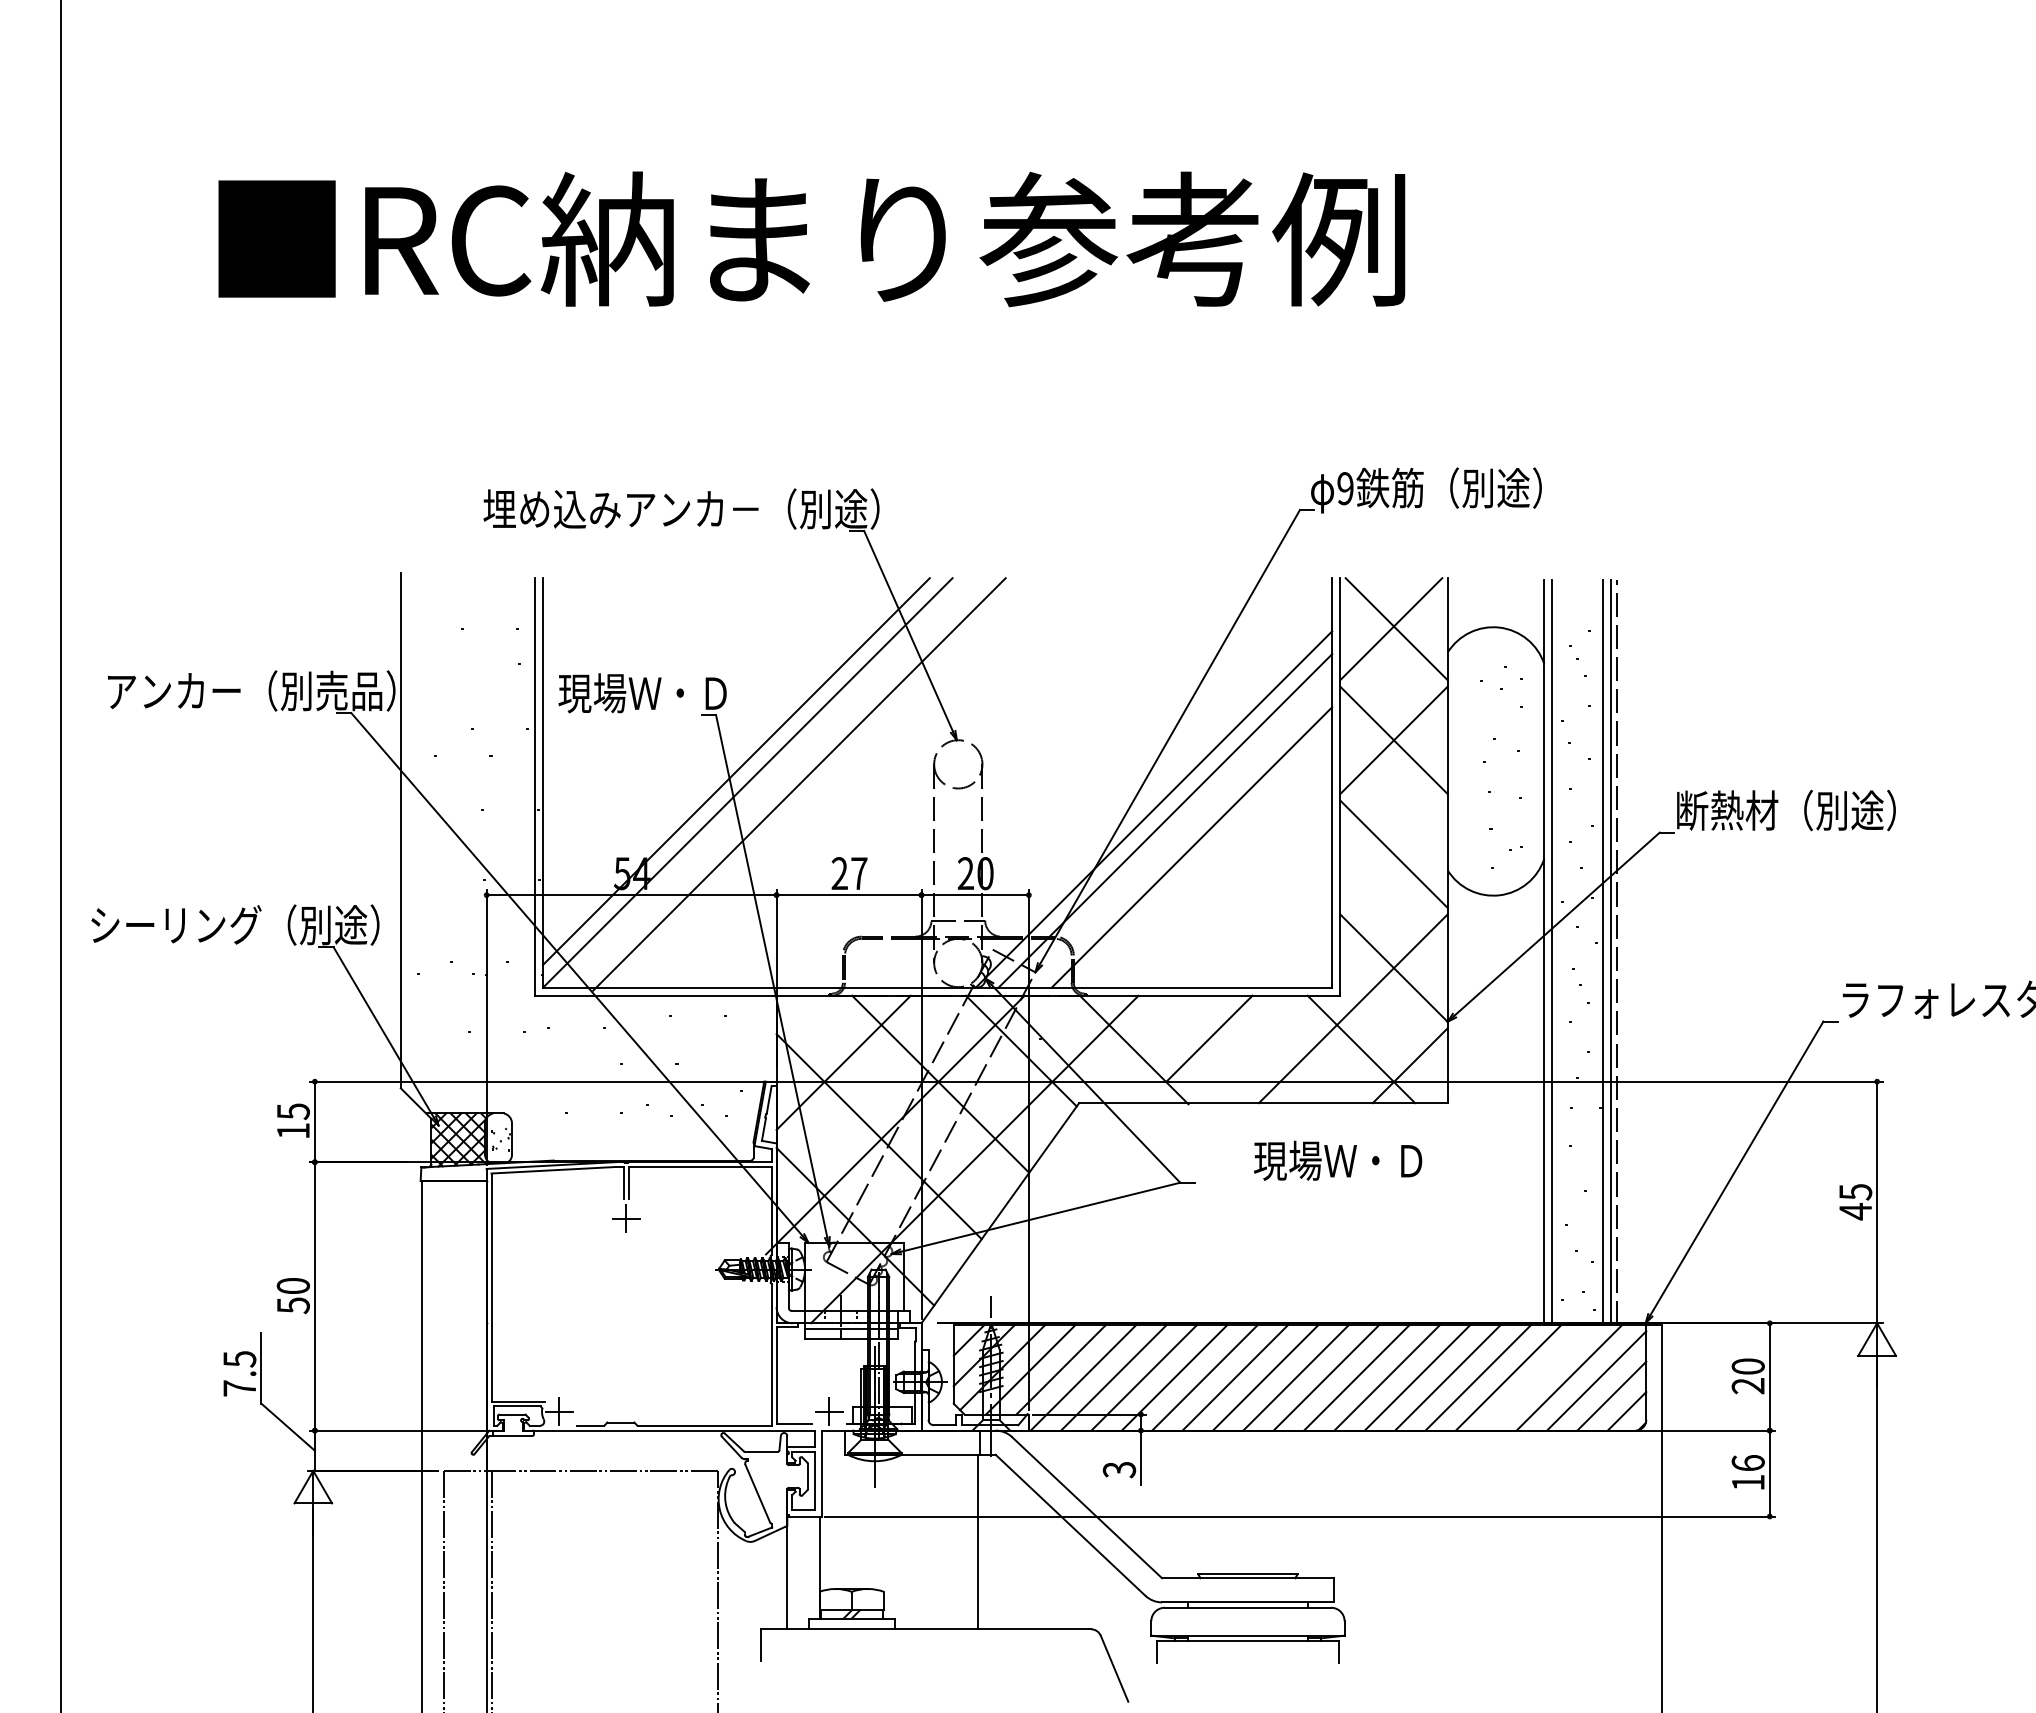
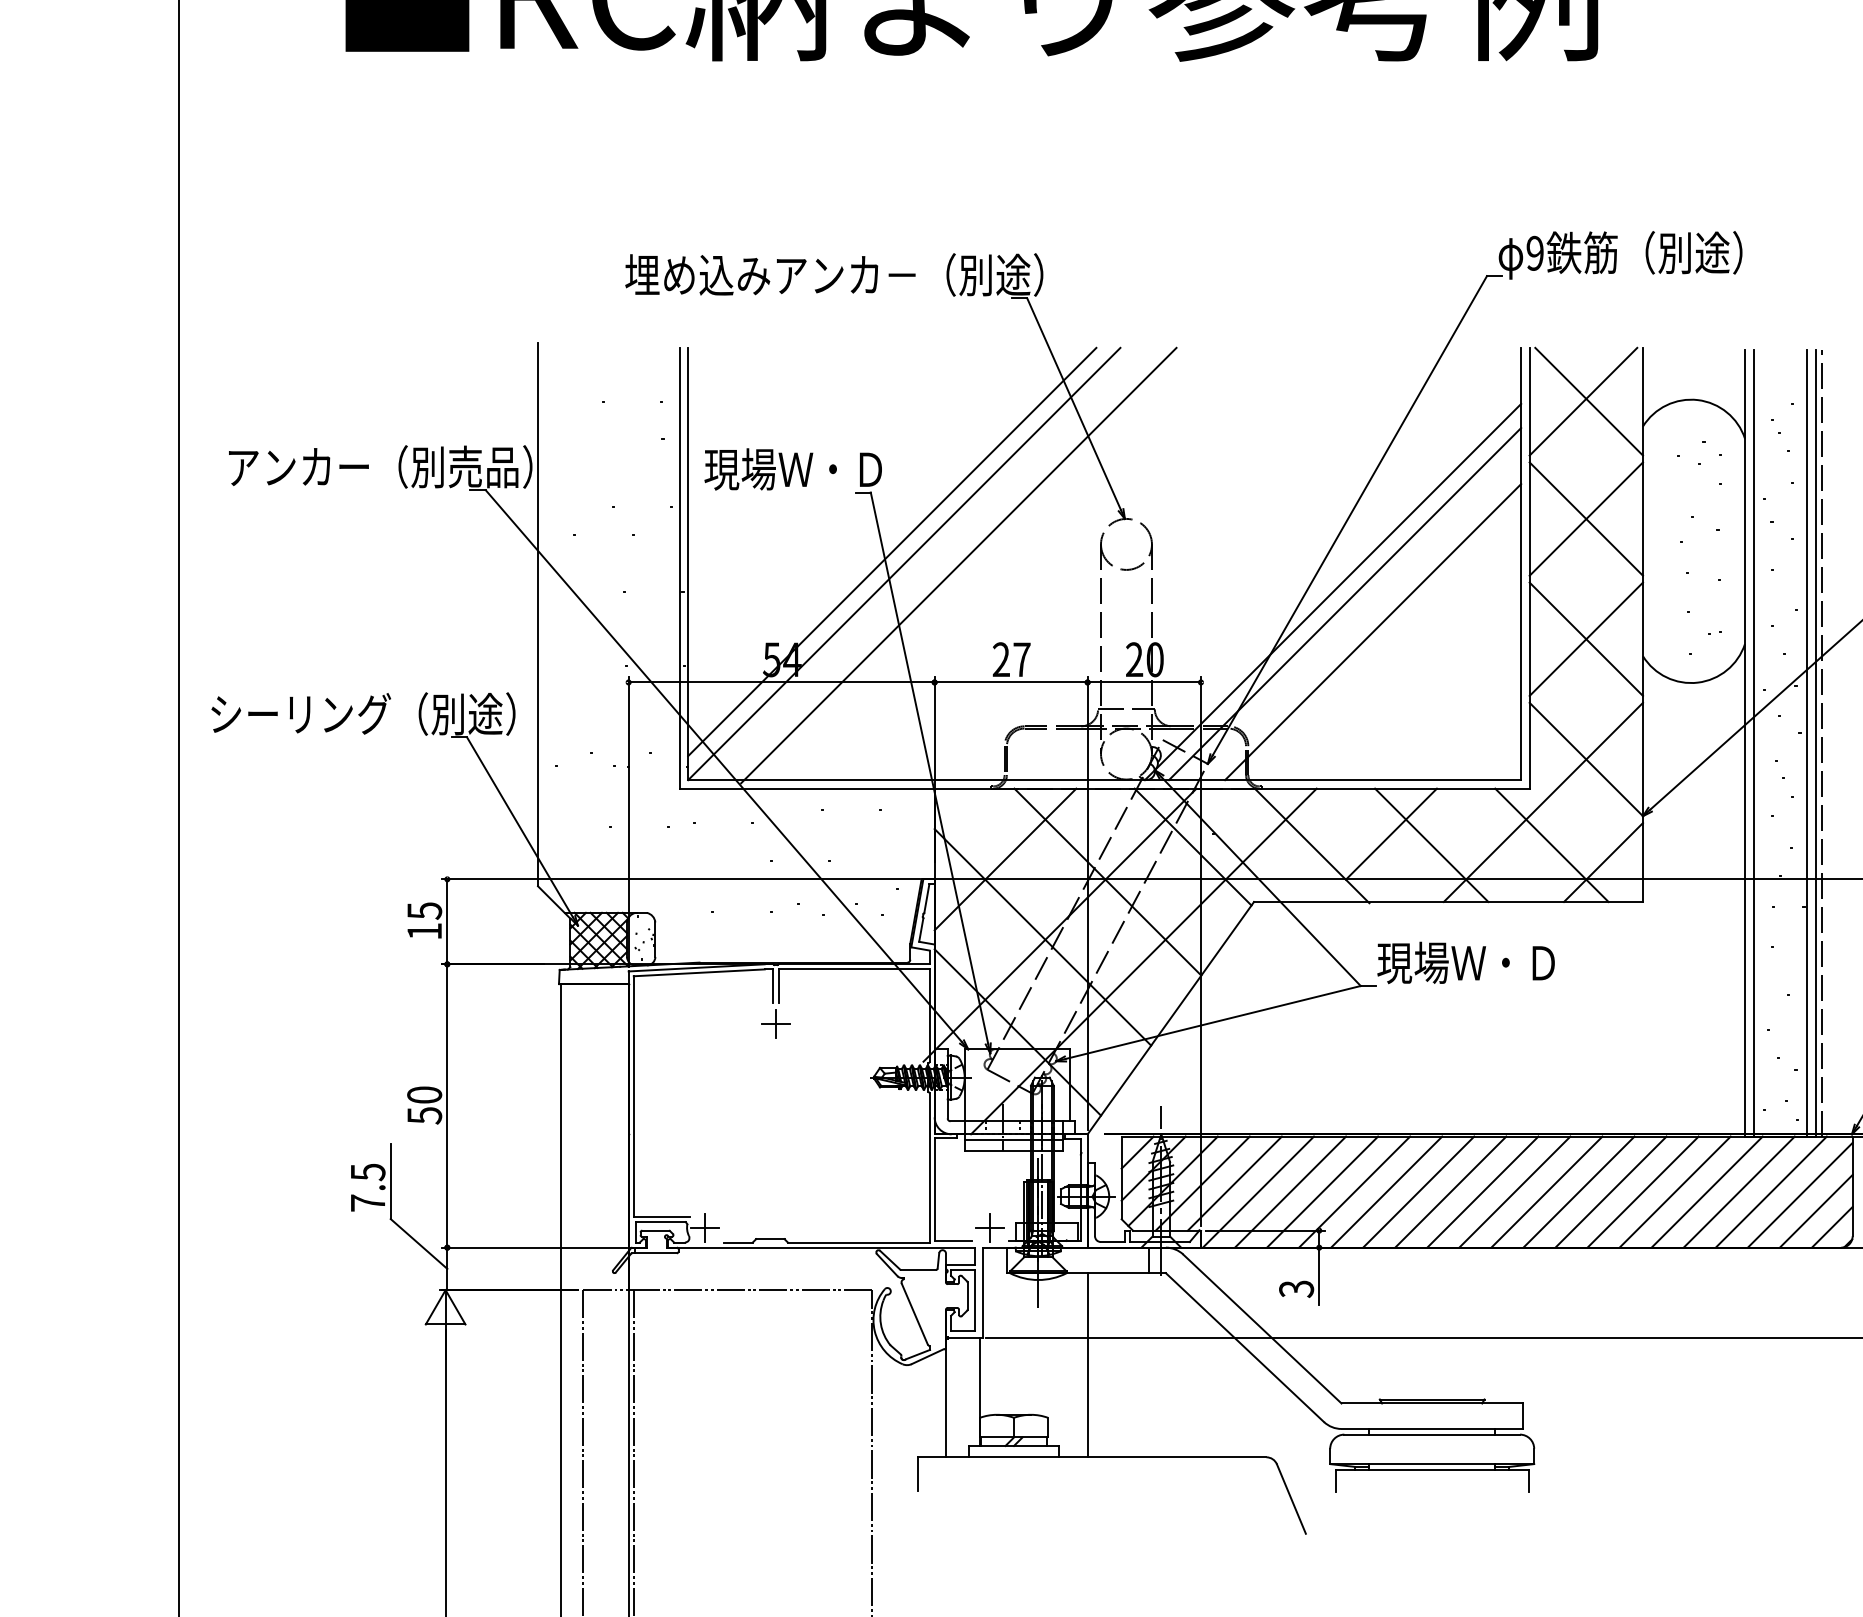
line: (1393, 853) -> (1585, 638), added
line: (1247, 1049) -> (1431, 845), added
text: (1338, 1160) -> (1466, 962), moved
line: (1538, 1377) -> (1738, 1191), added
line: (977, 1541) -> (1087, 1364), moved

